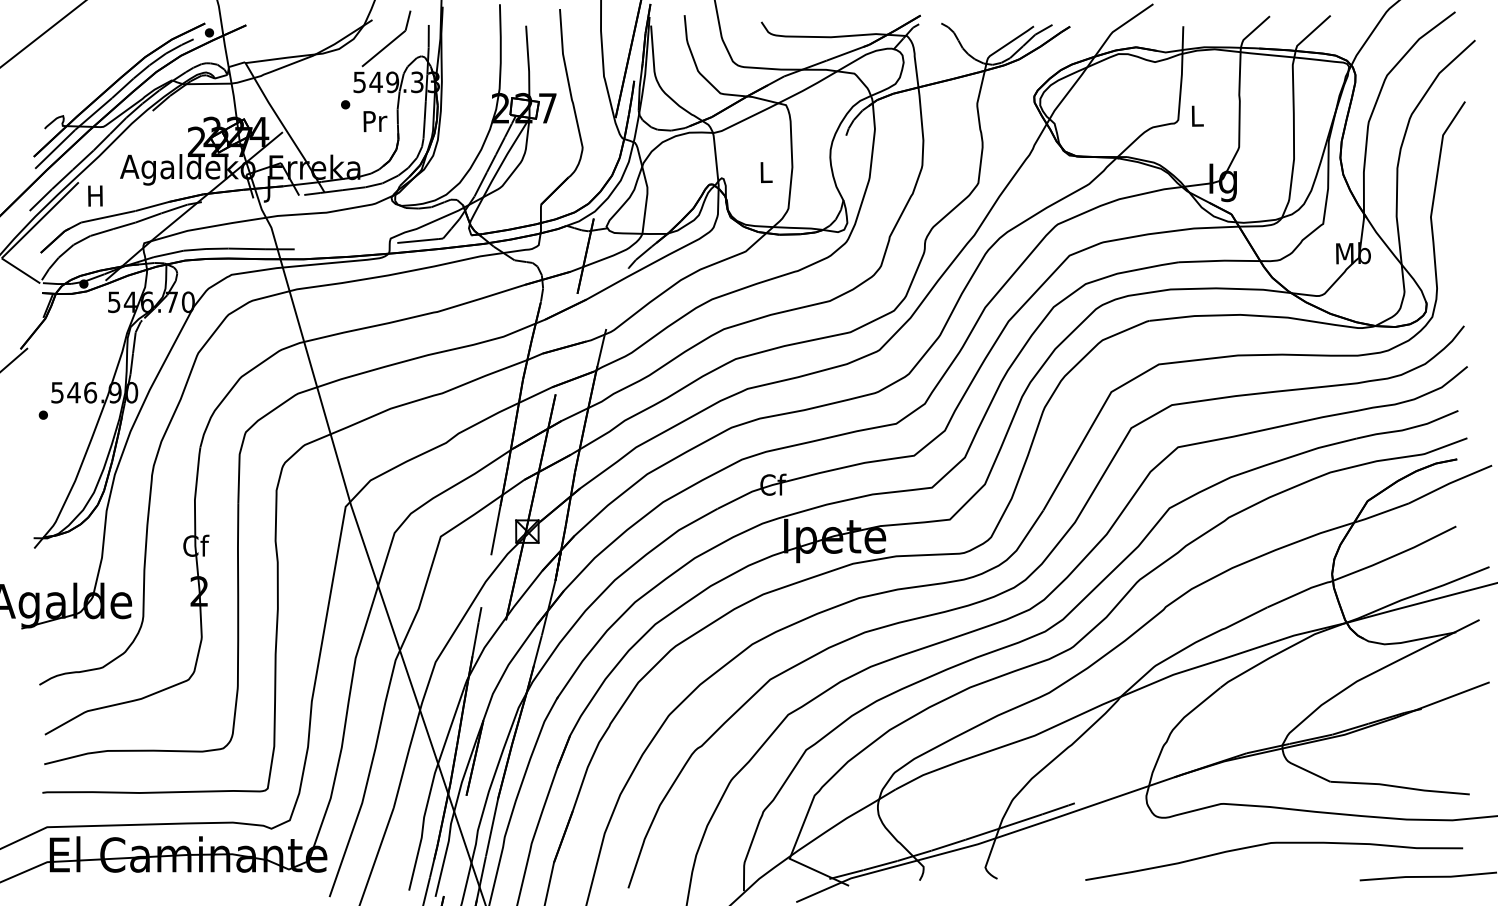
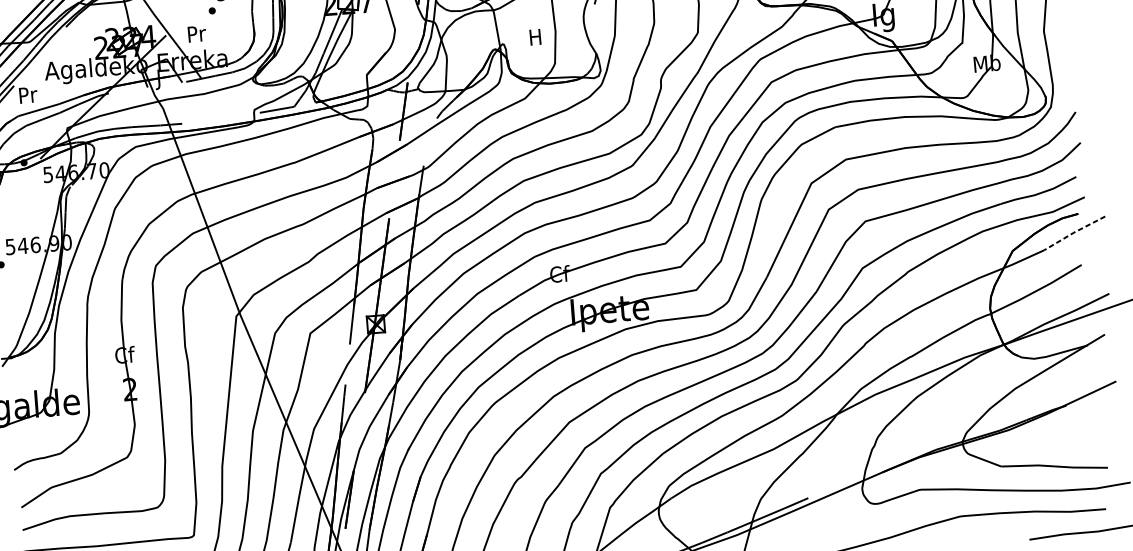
text: (375, 121) -> (197, 34), moved
text: (765, 172) -> (535, 37), L -> H
text: (96, 195) -> (28, 94), H -> Pr
line: (1449, 483) -> (1073, 232), solid -> dashed

